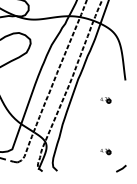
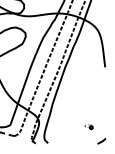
part: (105, 100) -> (88, 84), removed

